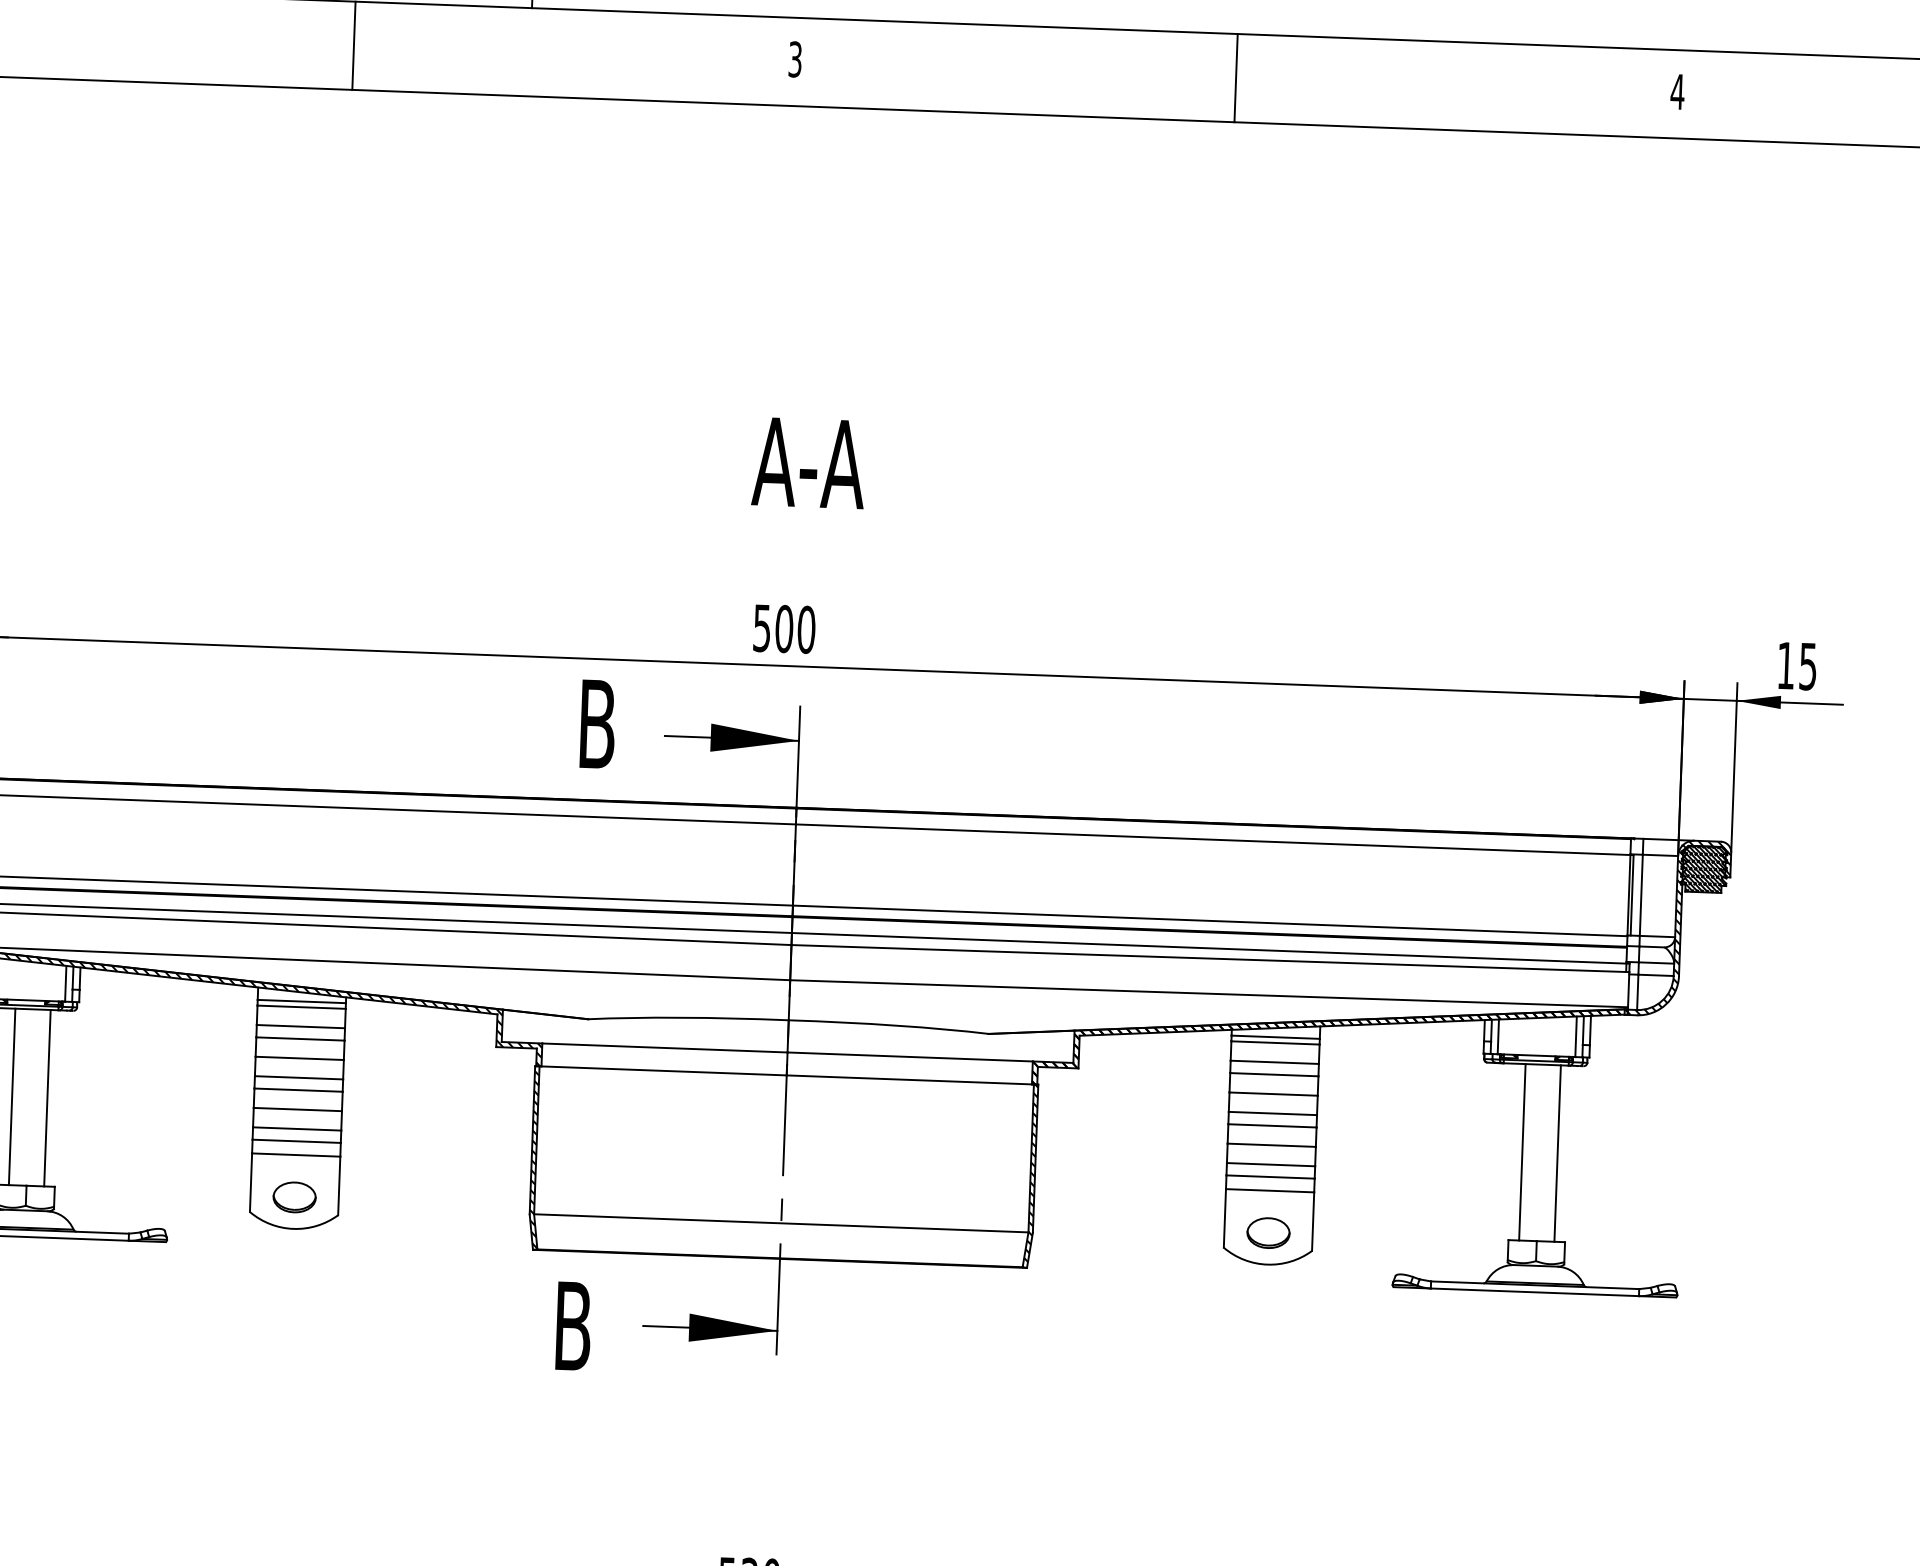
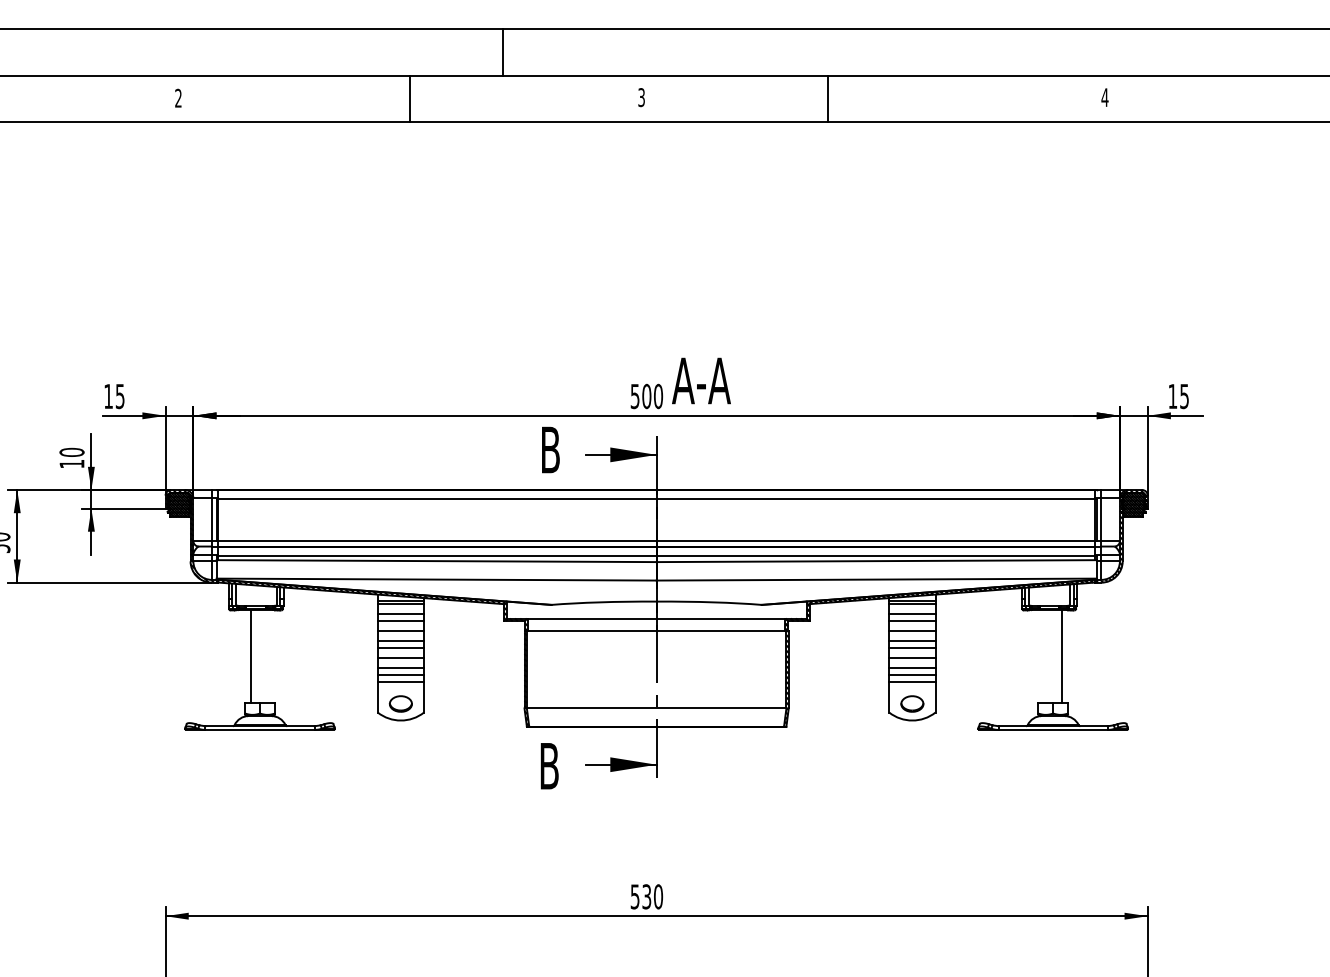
line: (1236, 77) -> (828, 98), moved
text: (808, 462) -> (701, 380), moved
line: (47, 1097) -> (269, 656), removed
line: (1521, 1151) -> (1043, 656), removed

